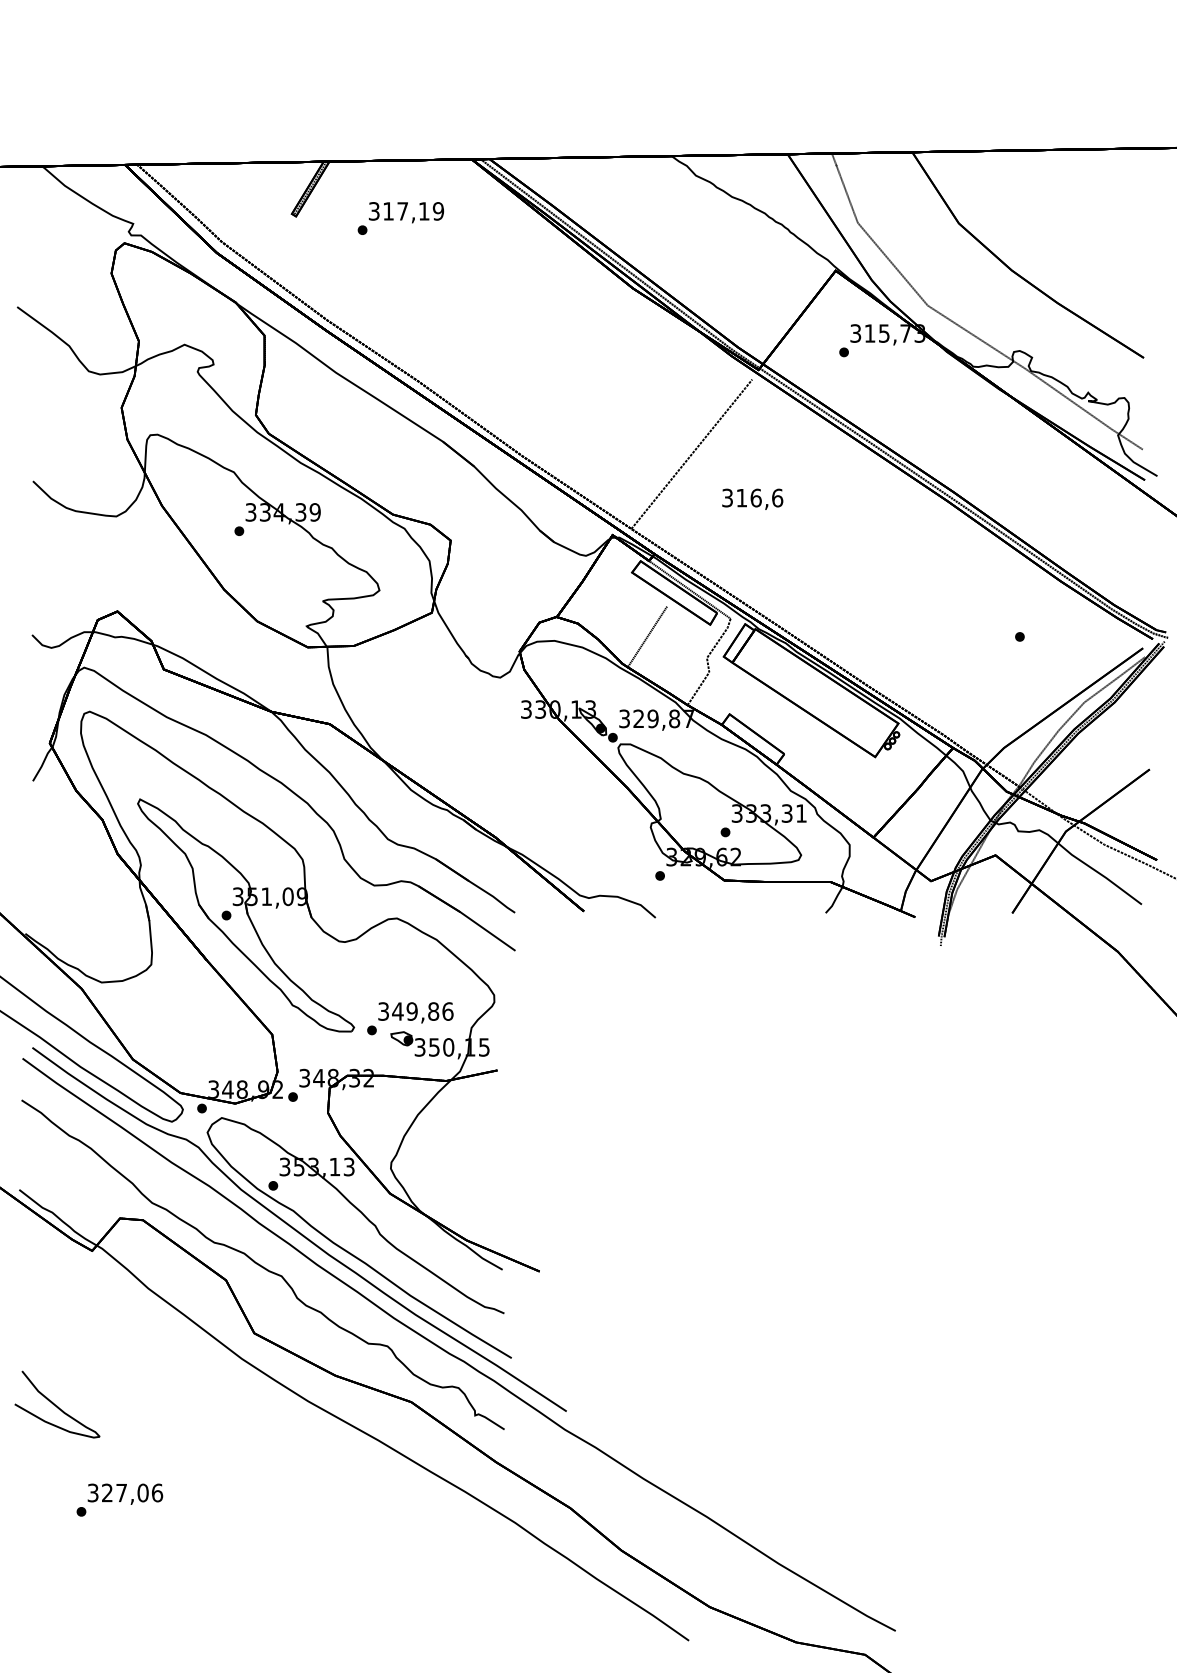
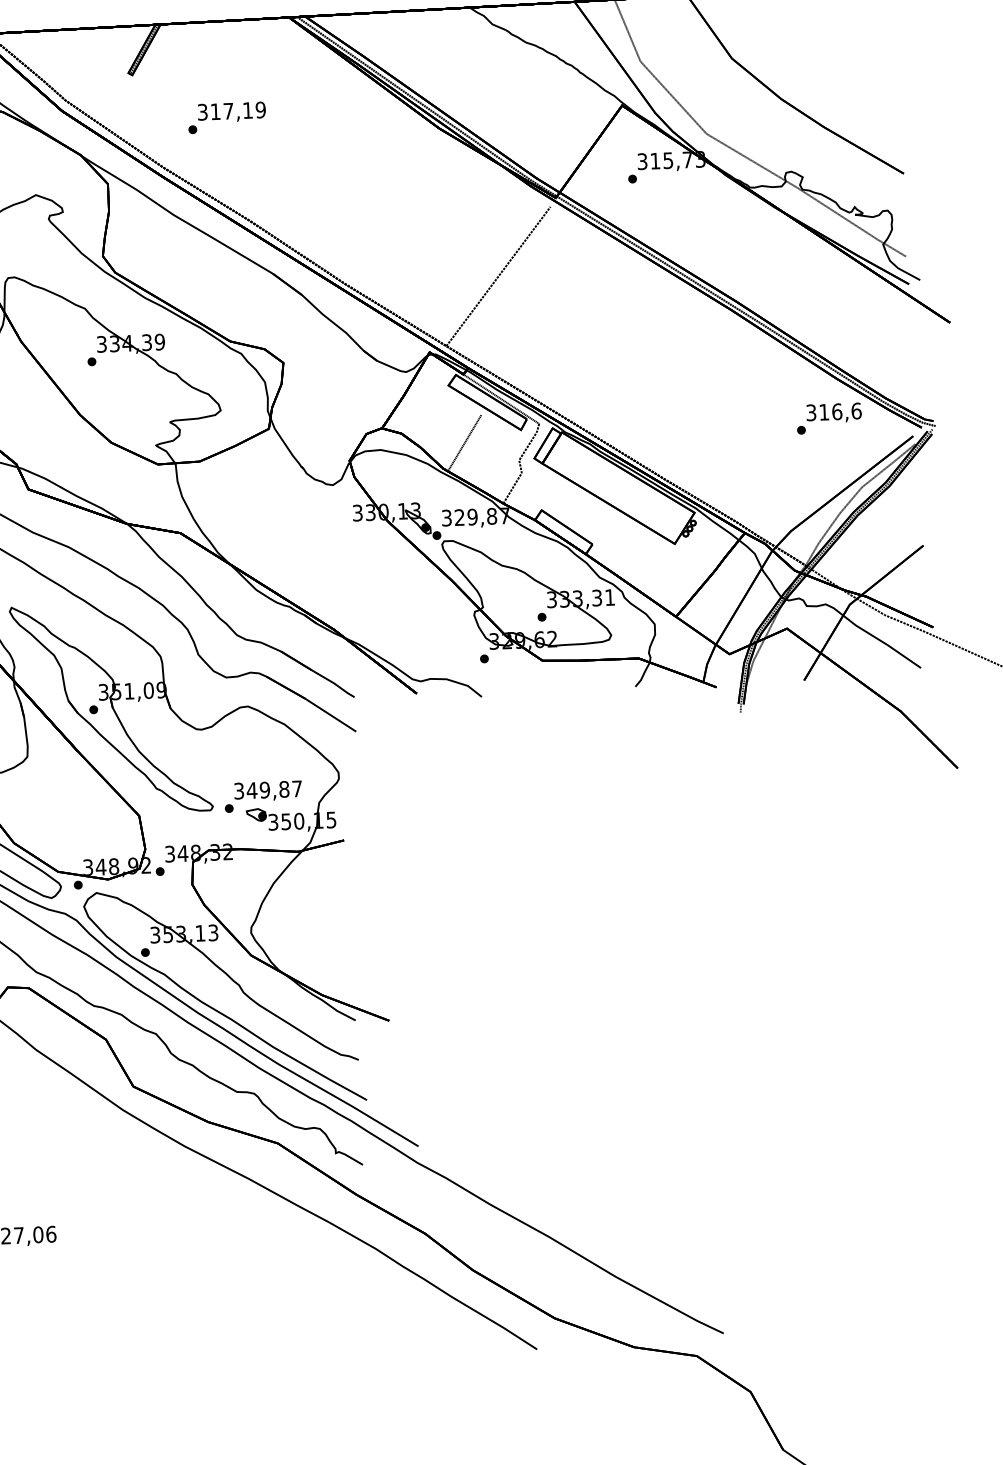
text: (400, 218) -> (226, 117), moved
text: (752, 498) -> (833, 412), moved
text: (447, 1011) -> (296, 788), 349,86 -> 349,87

